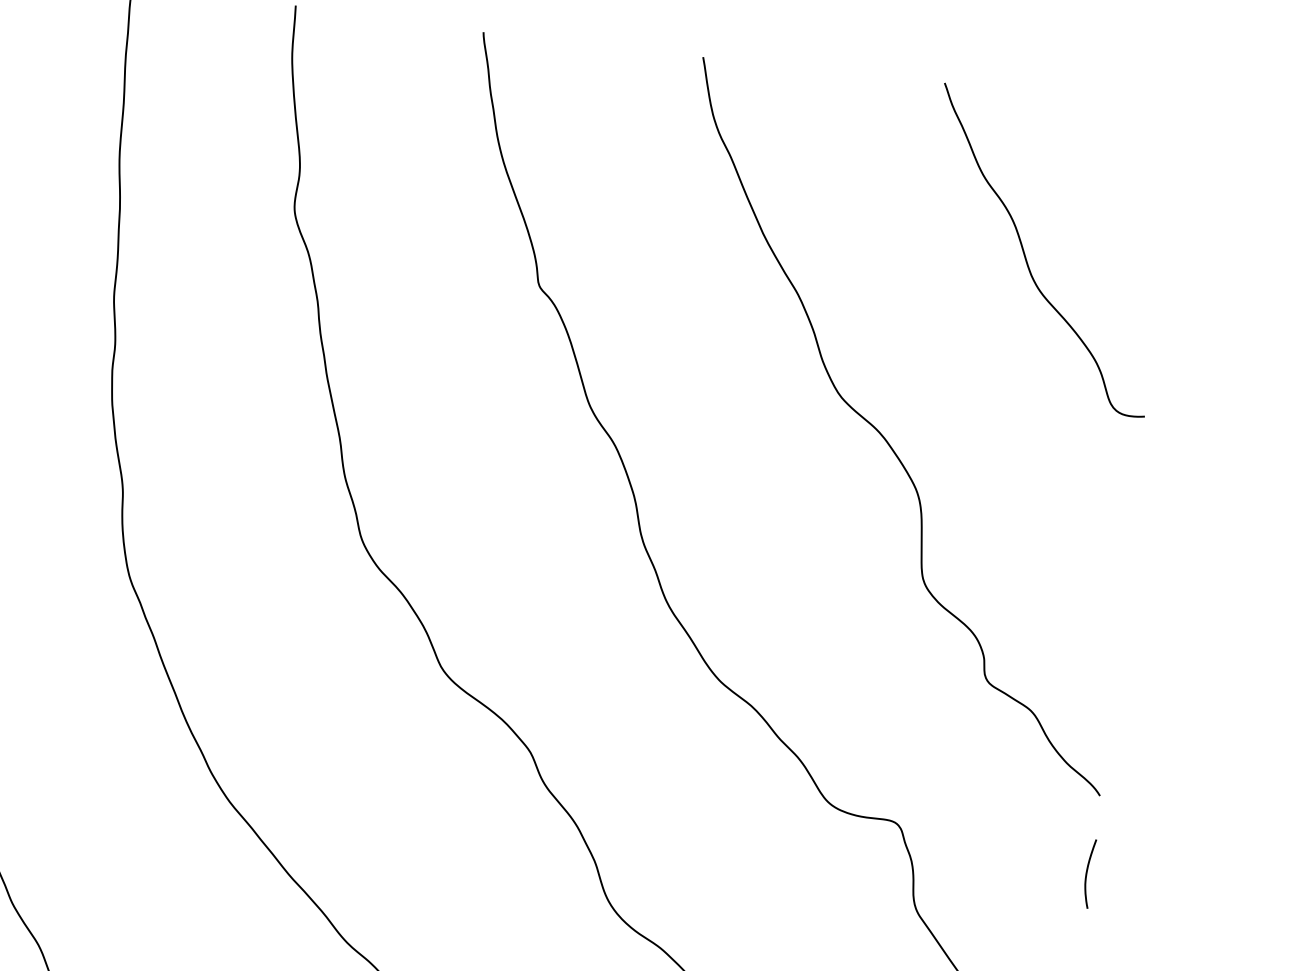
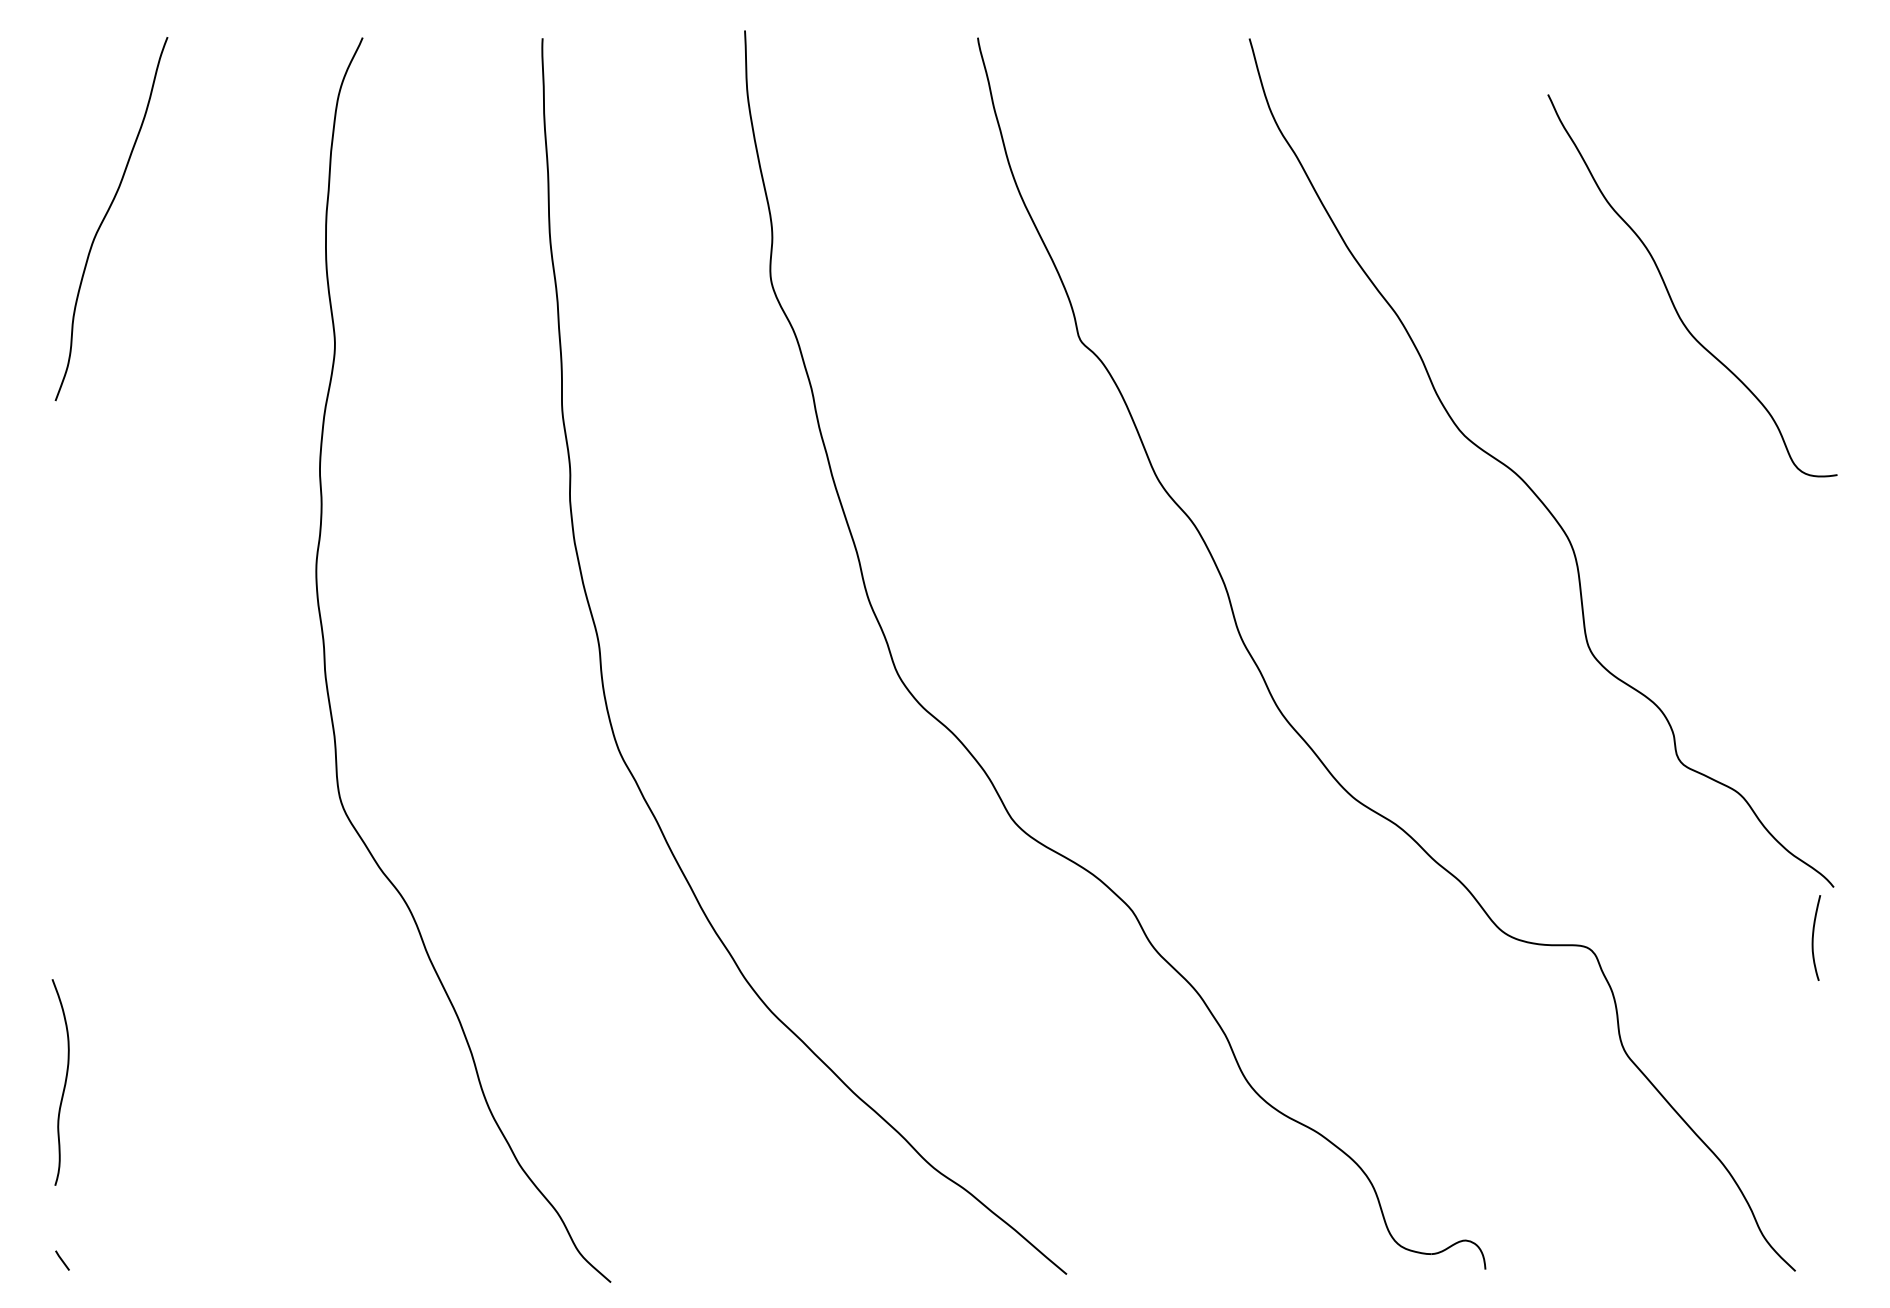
curve: (1025, 253) -> (1669, 292), moved
curve: (1087, 873) -> (1813, 937), moved

